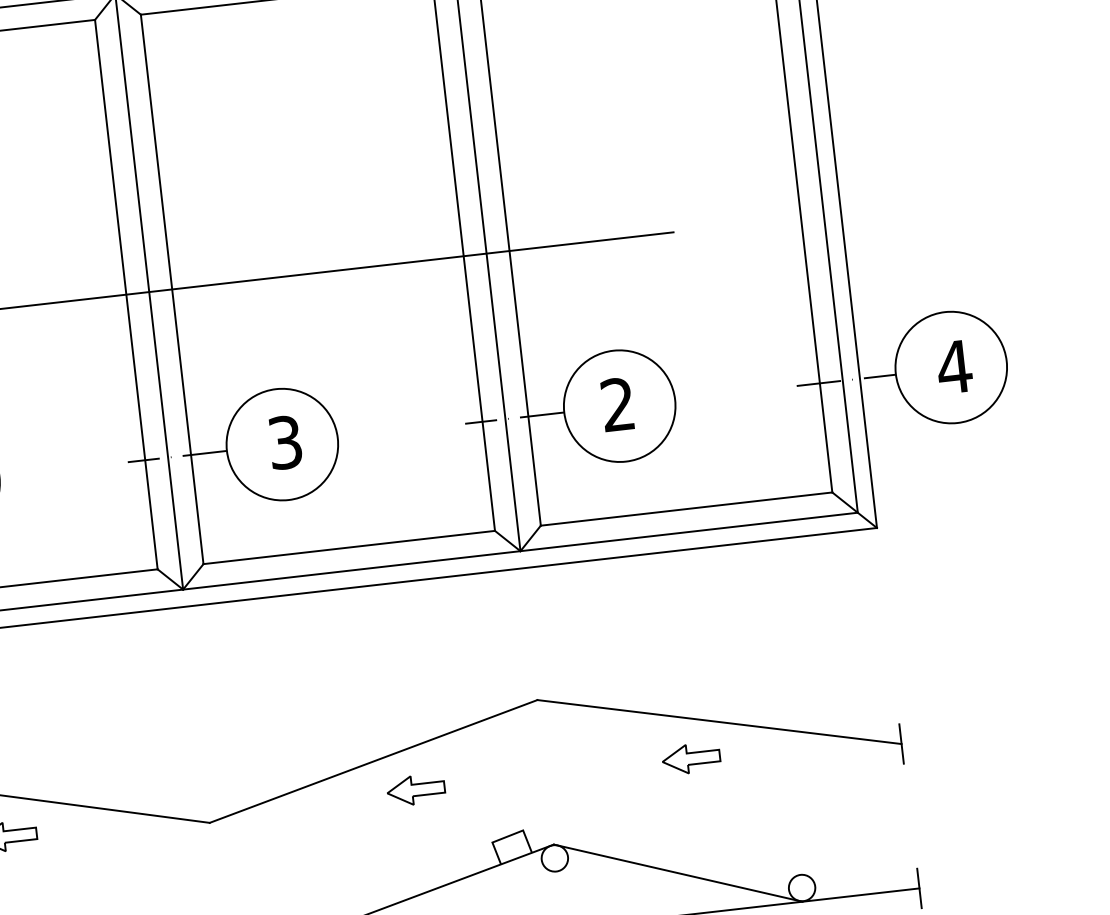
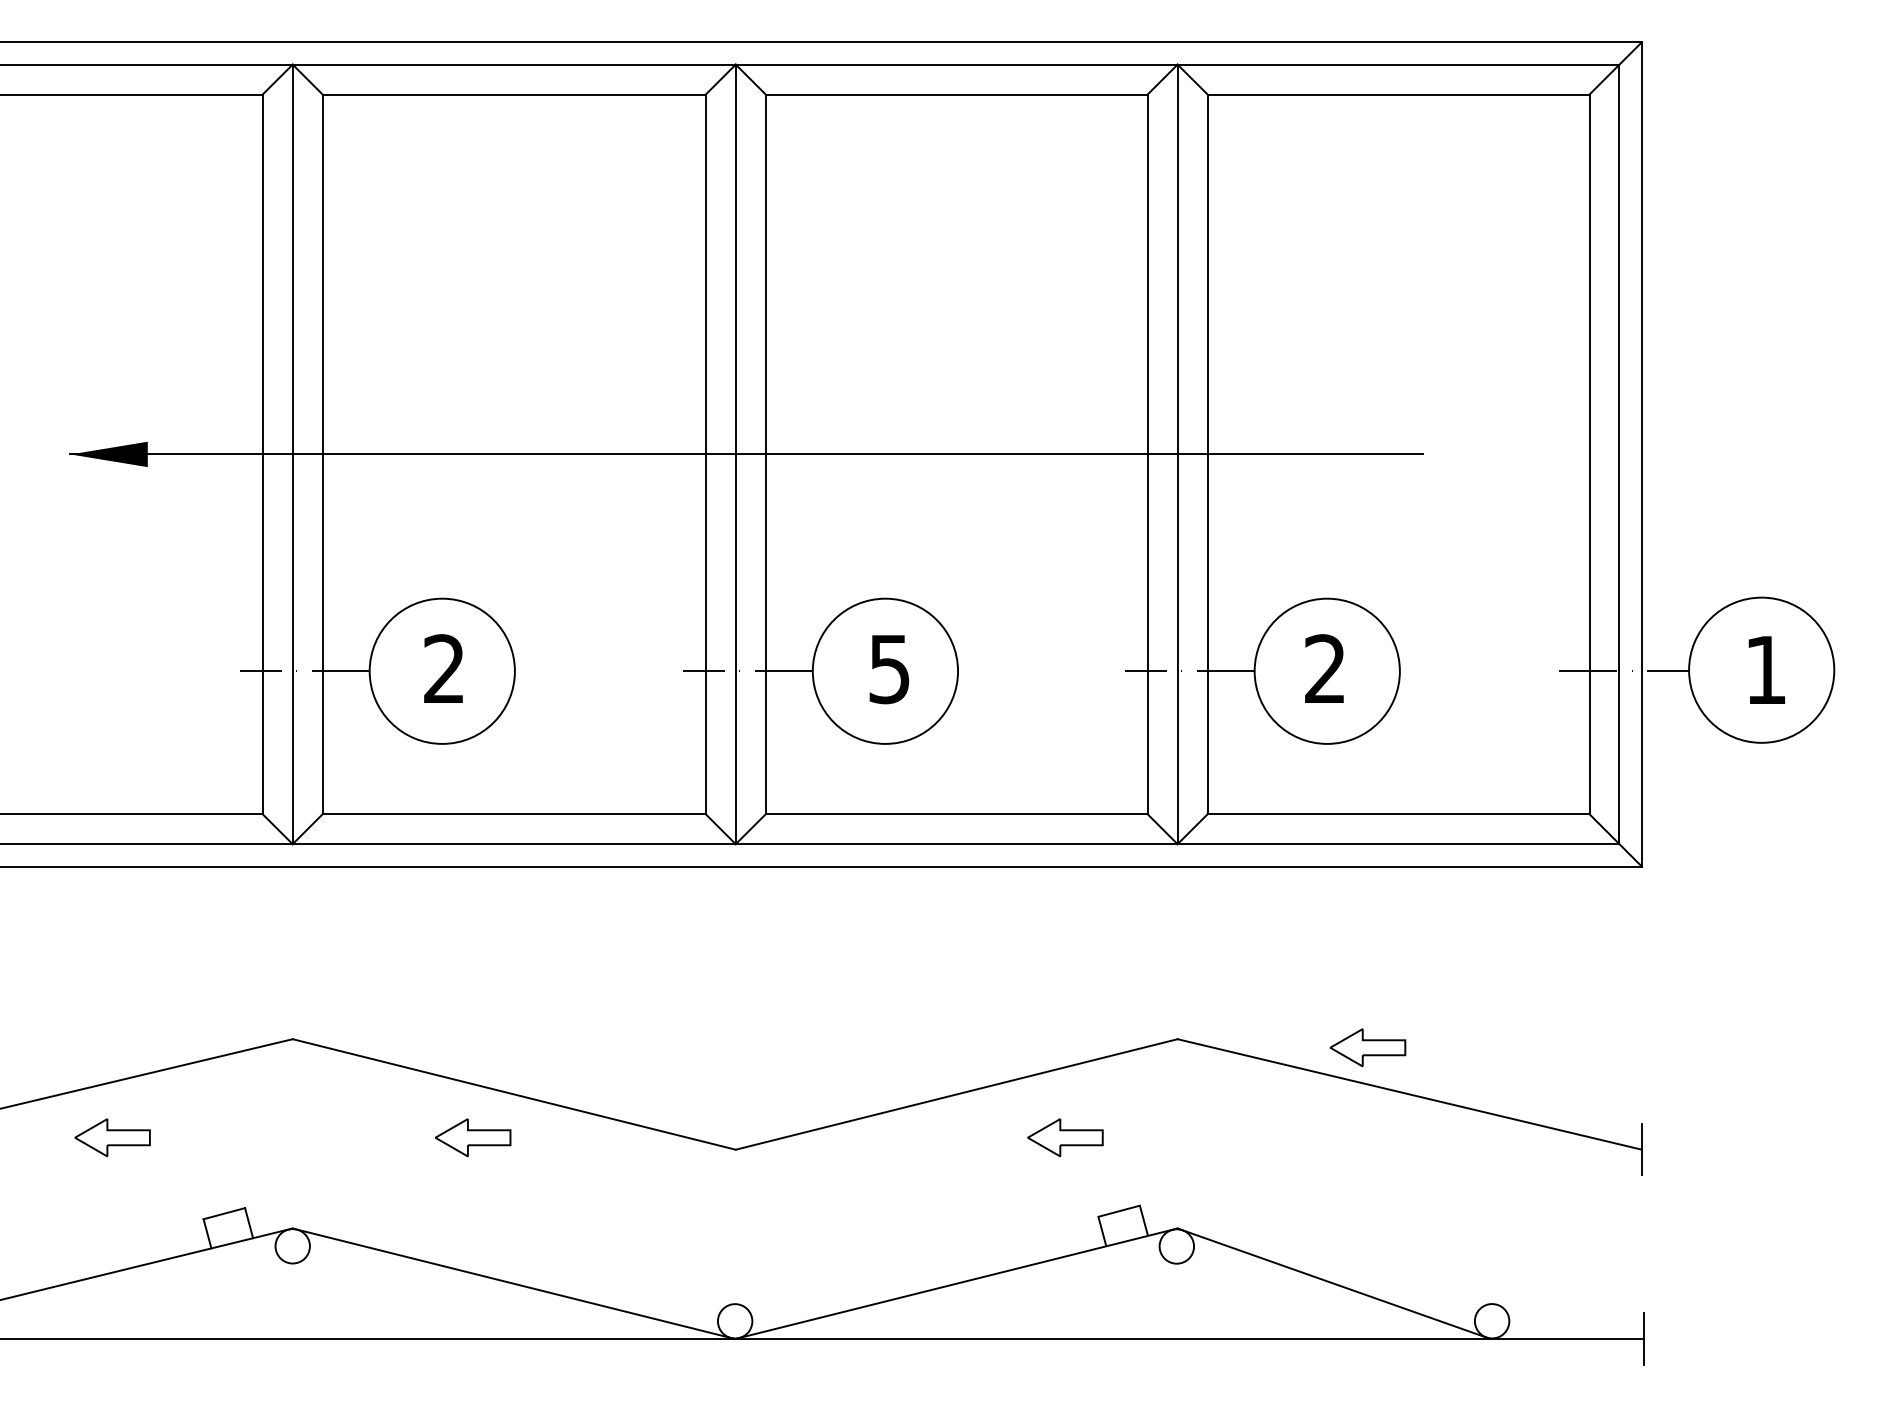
text: (954, 366) -> (1765, 669), 4 -> 1
text: (285, 442) -> (889, 668), 3 -> 5
part: (690, 758) -> (1367, 1047), moved
part: (416, 789) -> (1065, 1137), moved

